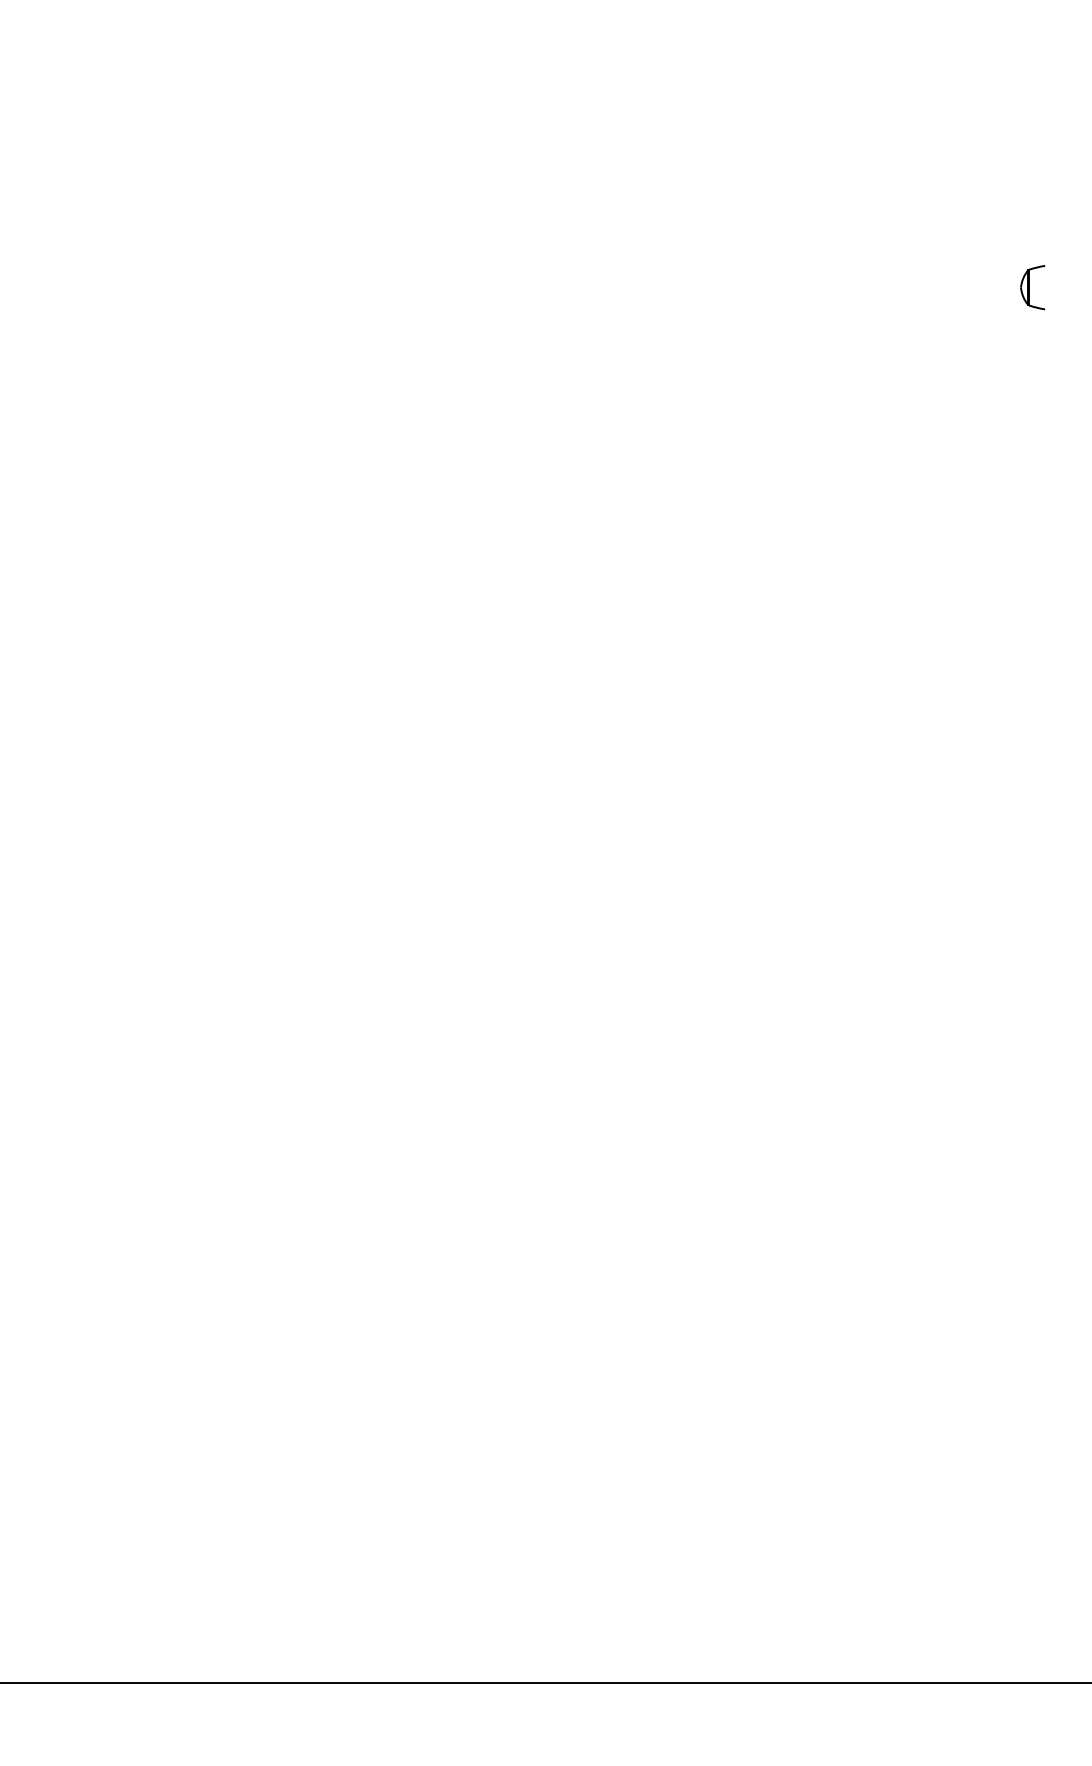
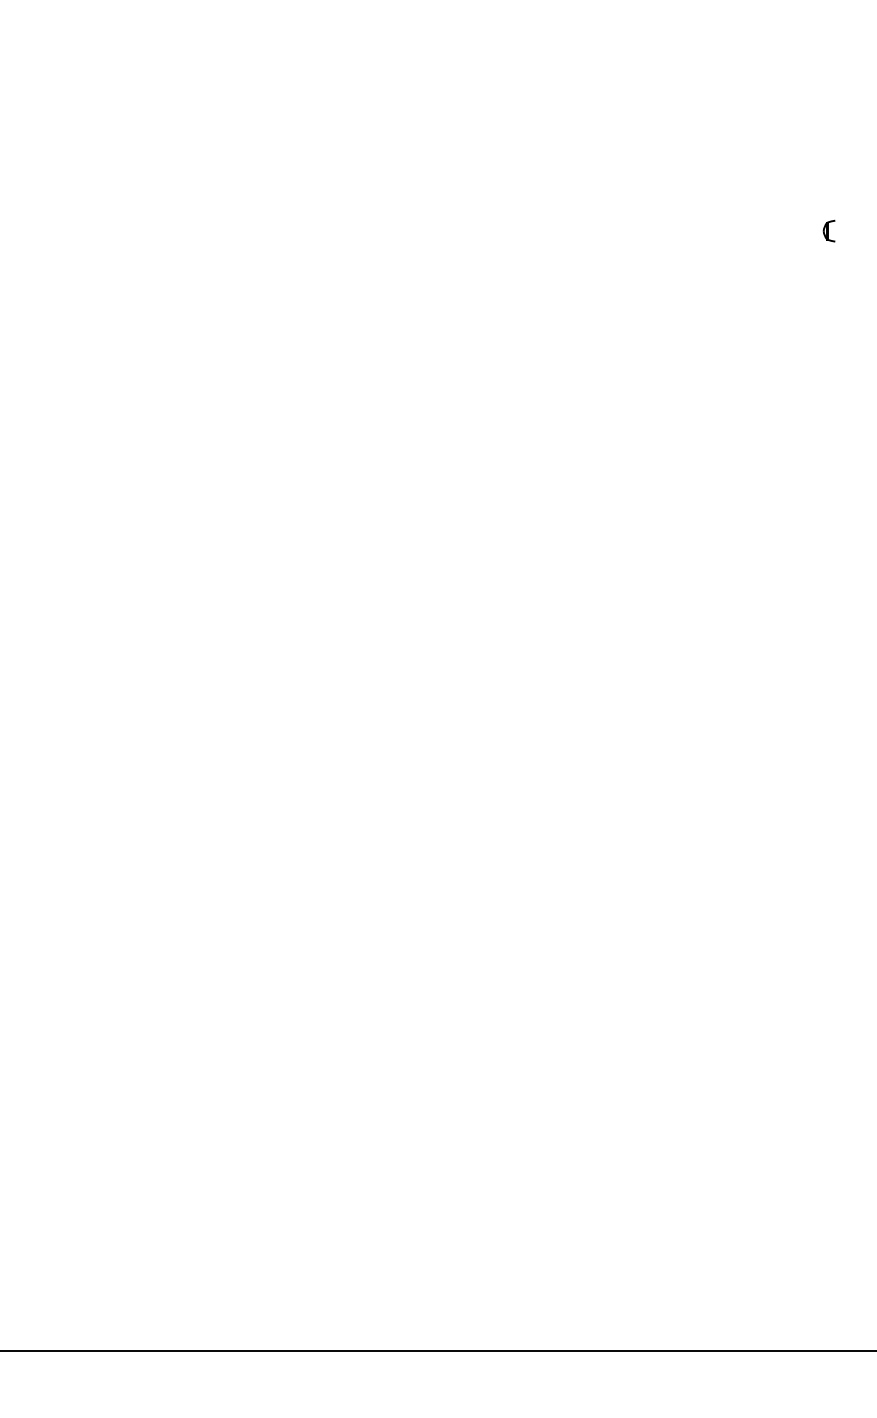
part: (1032, 287) -> (829, 230), size x0.6

